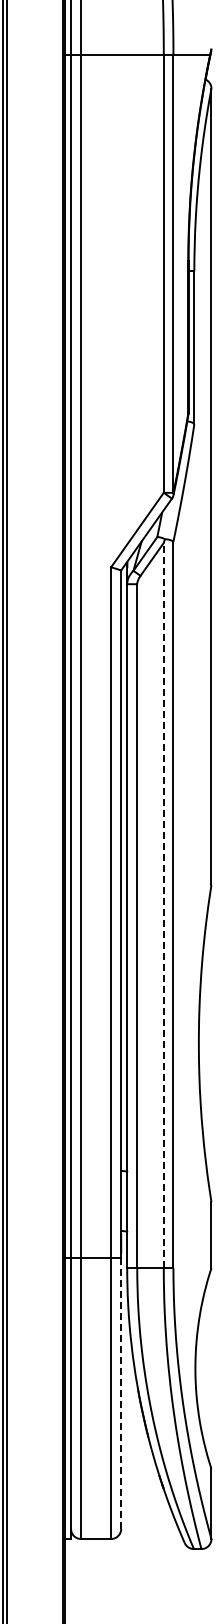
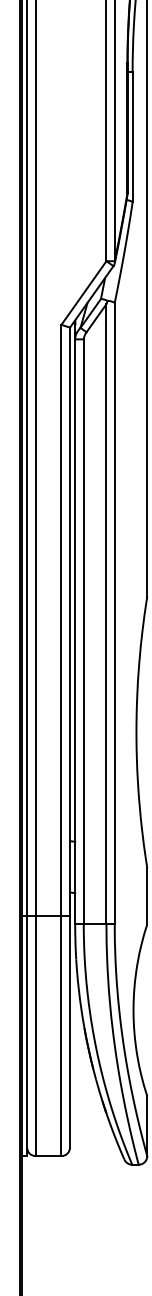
line: (163, 905) -> (106, 614), dashed -> solid
line: (121, 1393) -> (70, 1031), dashed -> solid

